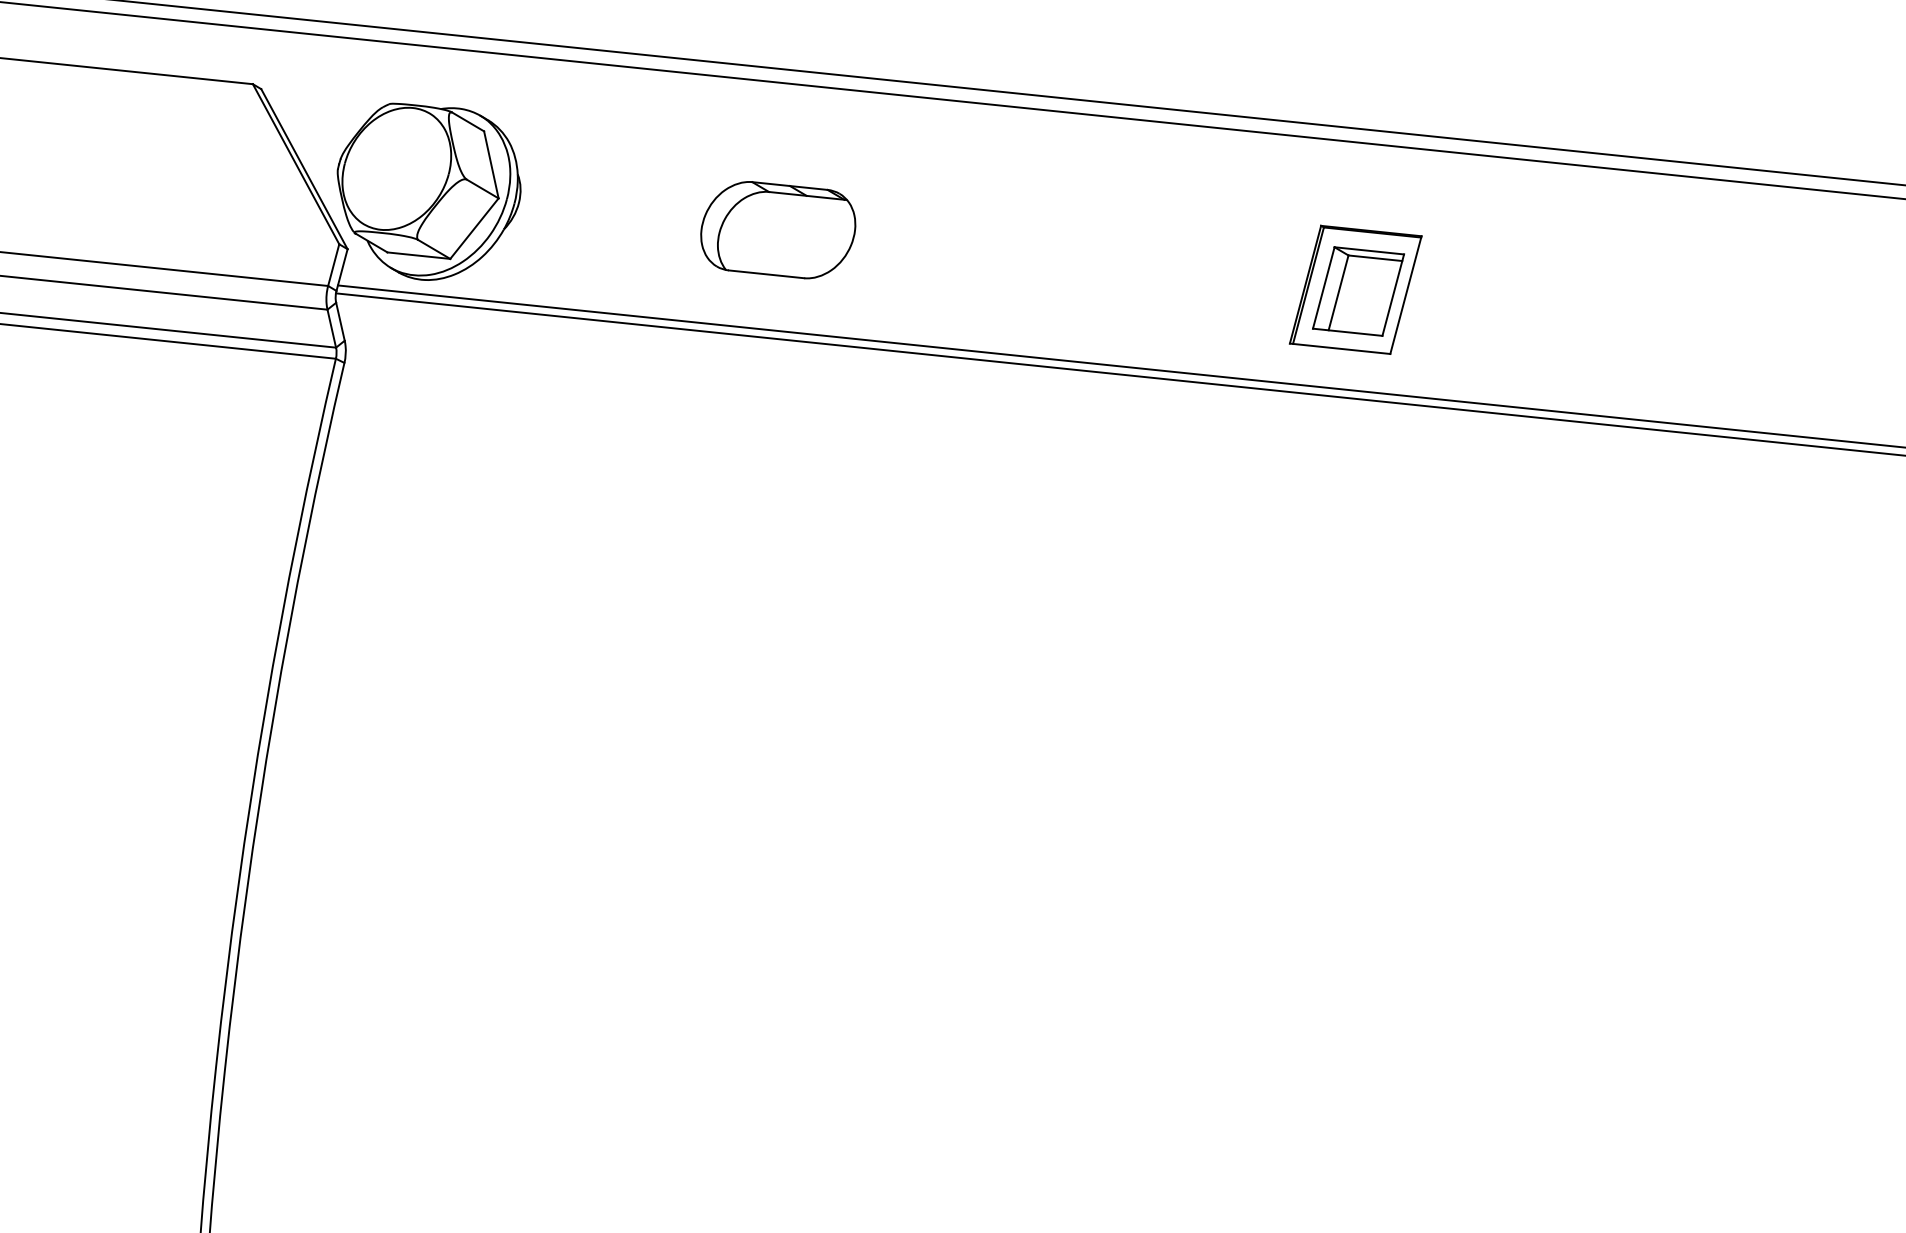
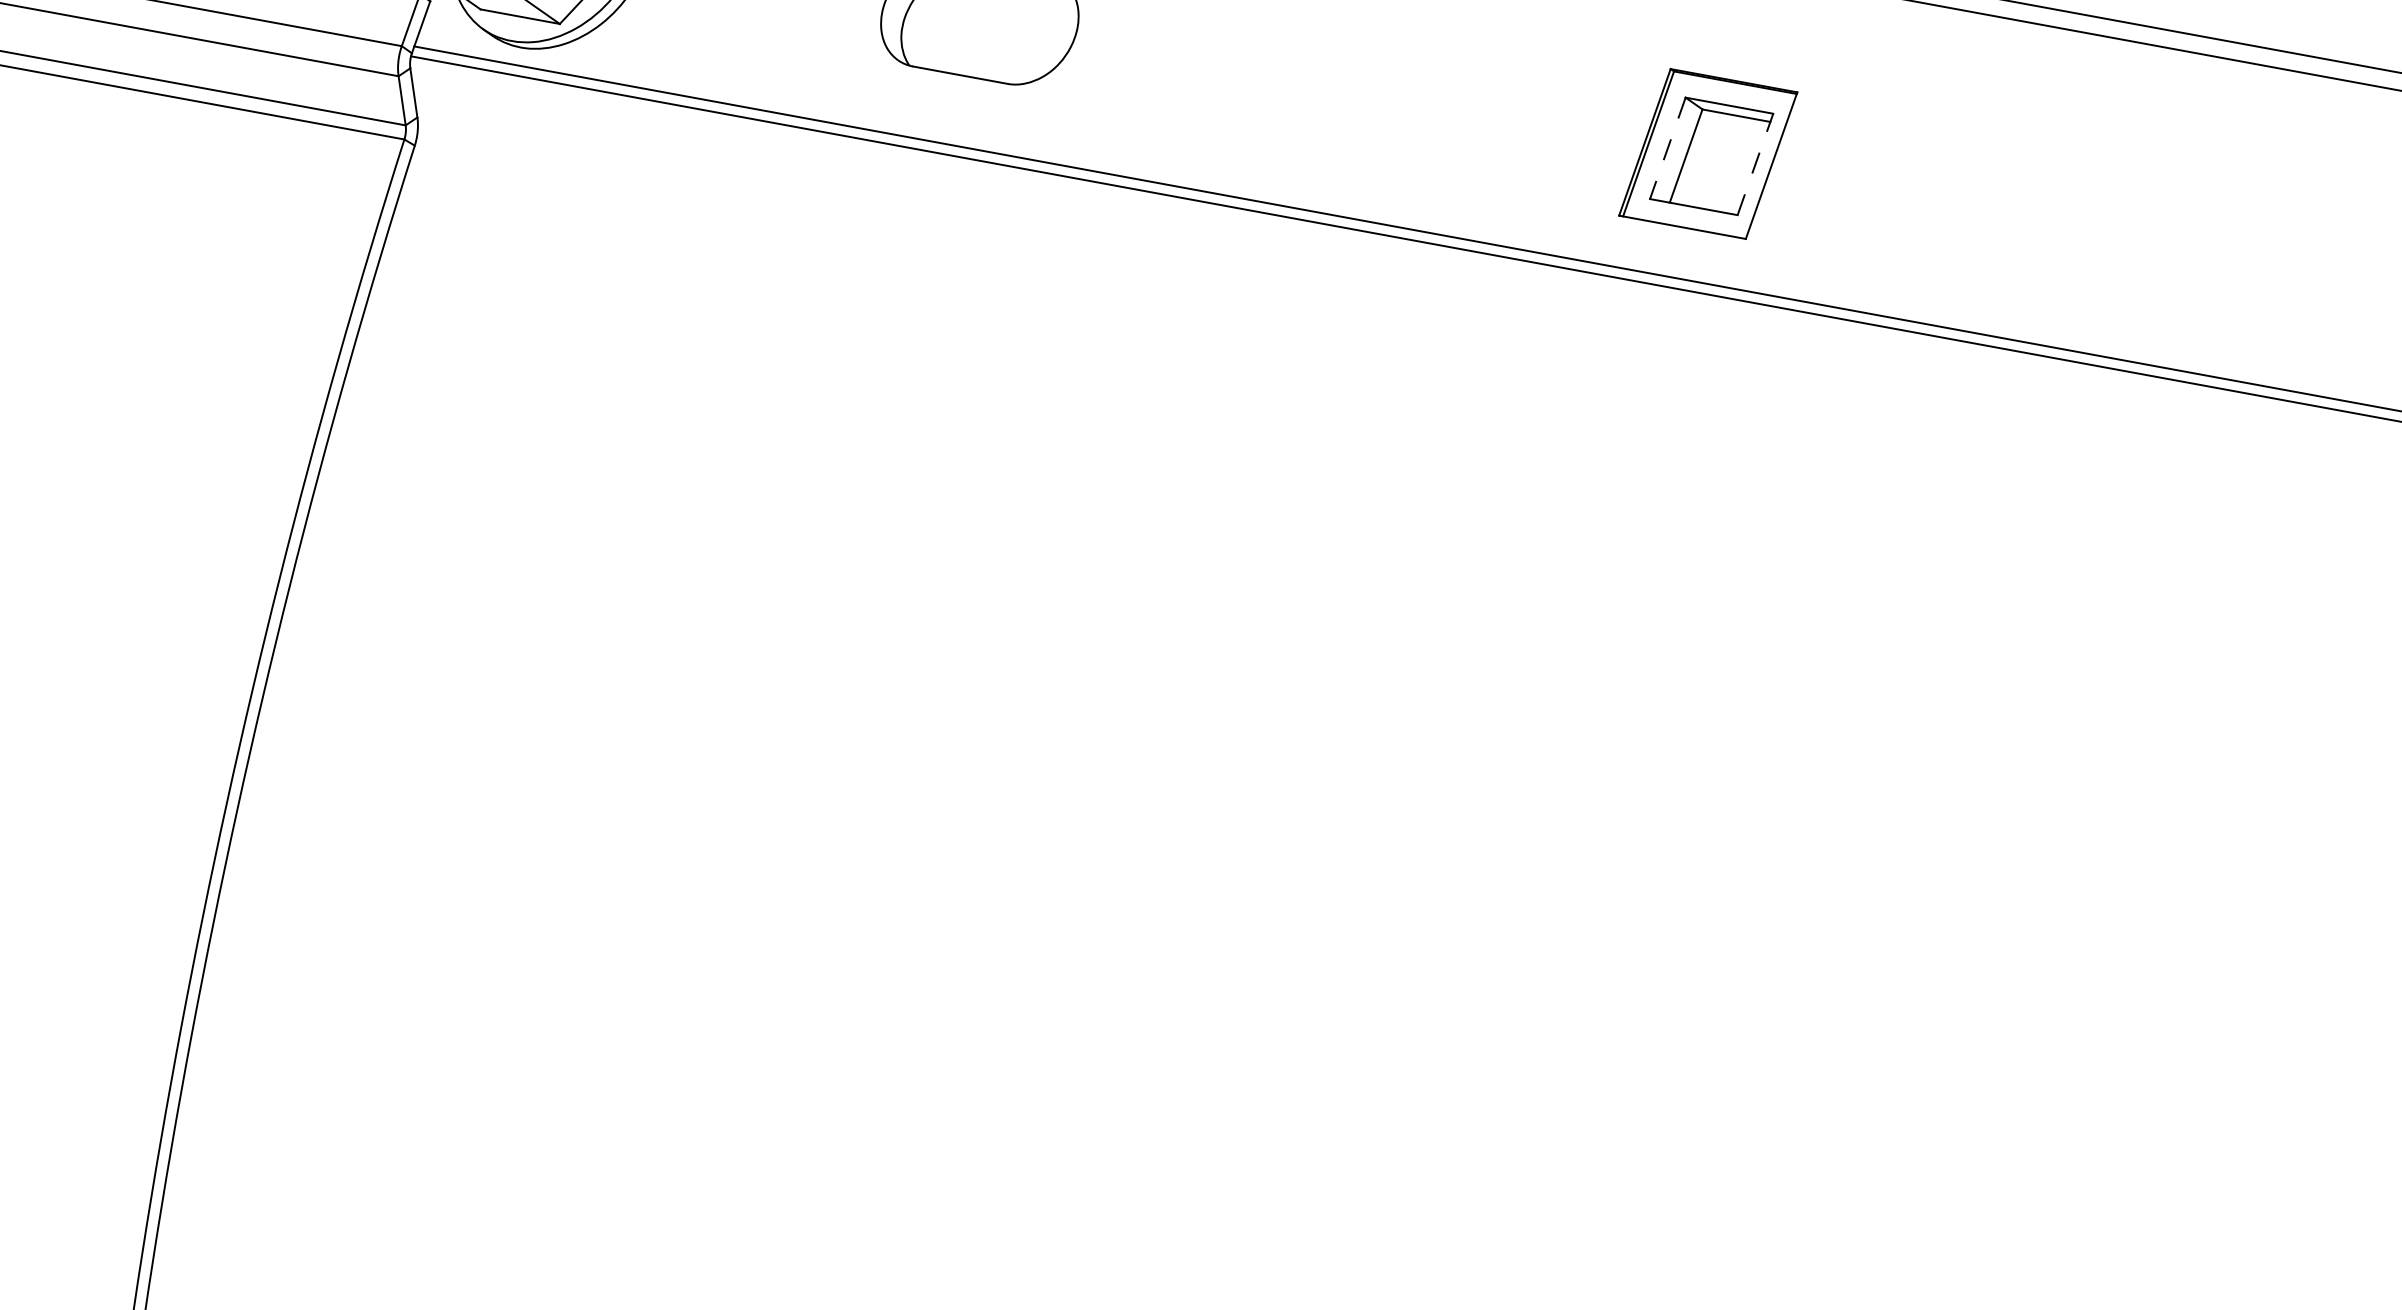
line: (1323, 288) -> (1667, 148), solid -> dashed
line: (1393, 294) -> (1755, 163), solid -> dashed

